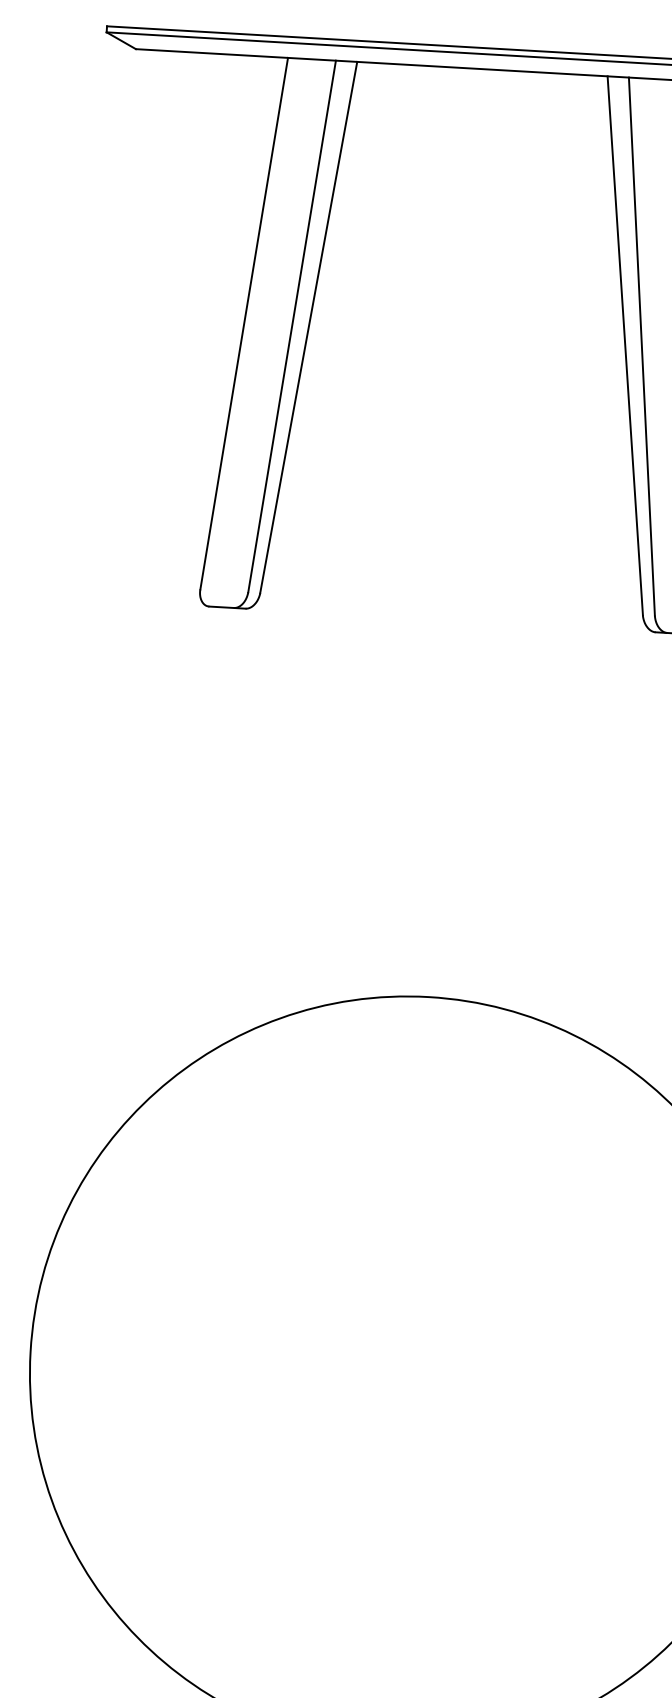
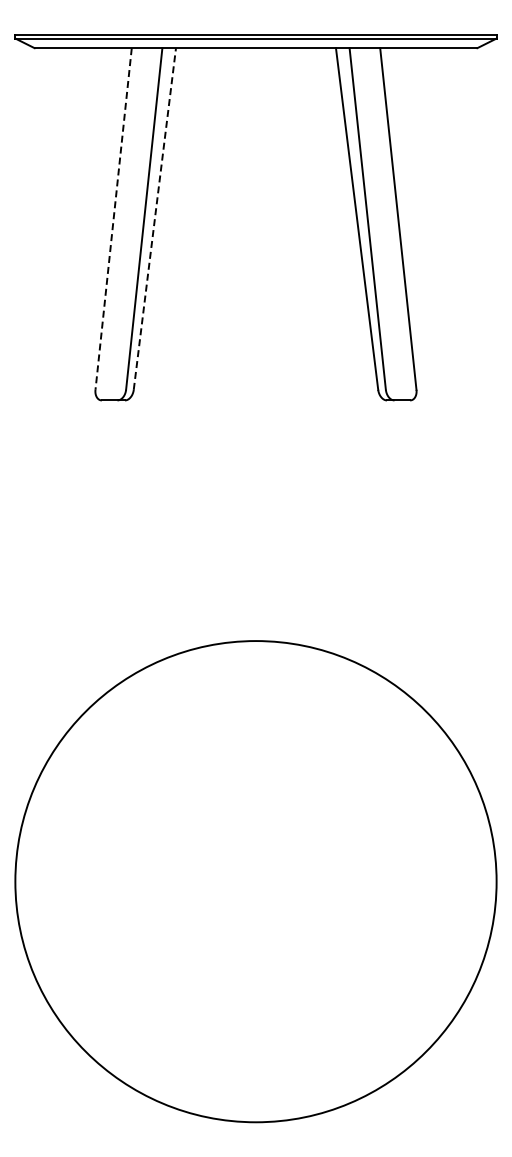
line: (243, 324) -> (113, 219), solid -> dashed
line: (308, 326) -> (154, 218), solid -> dashed

